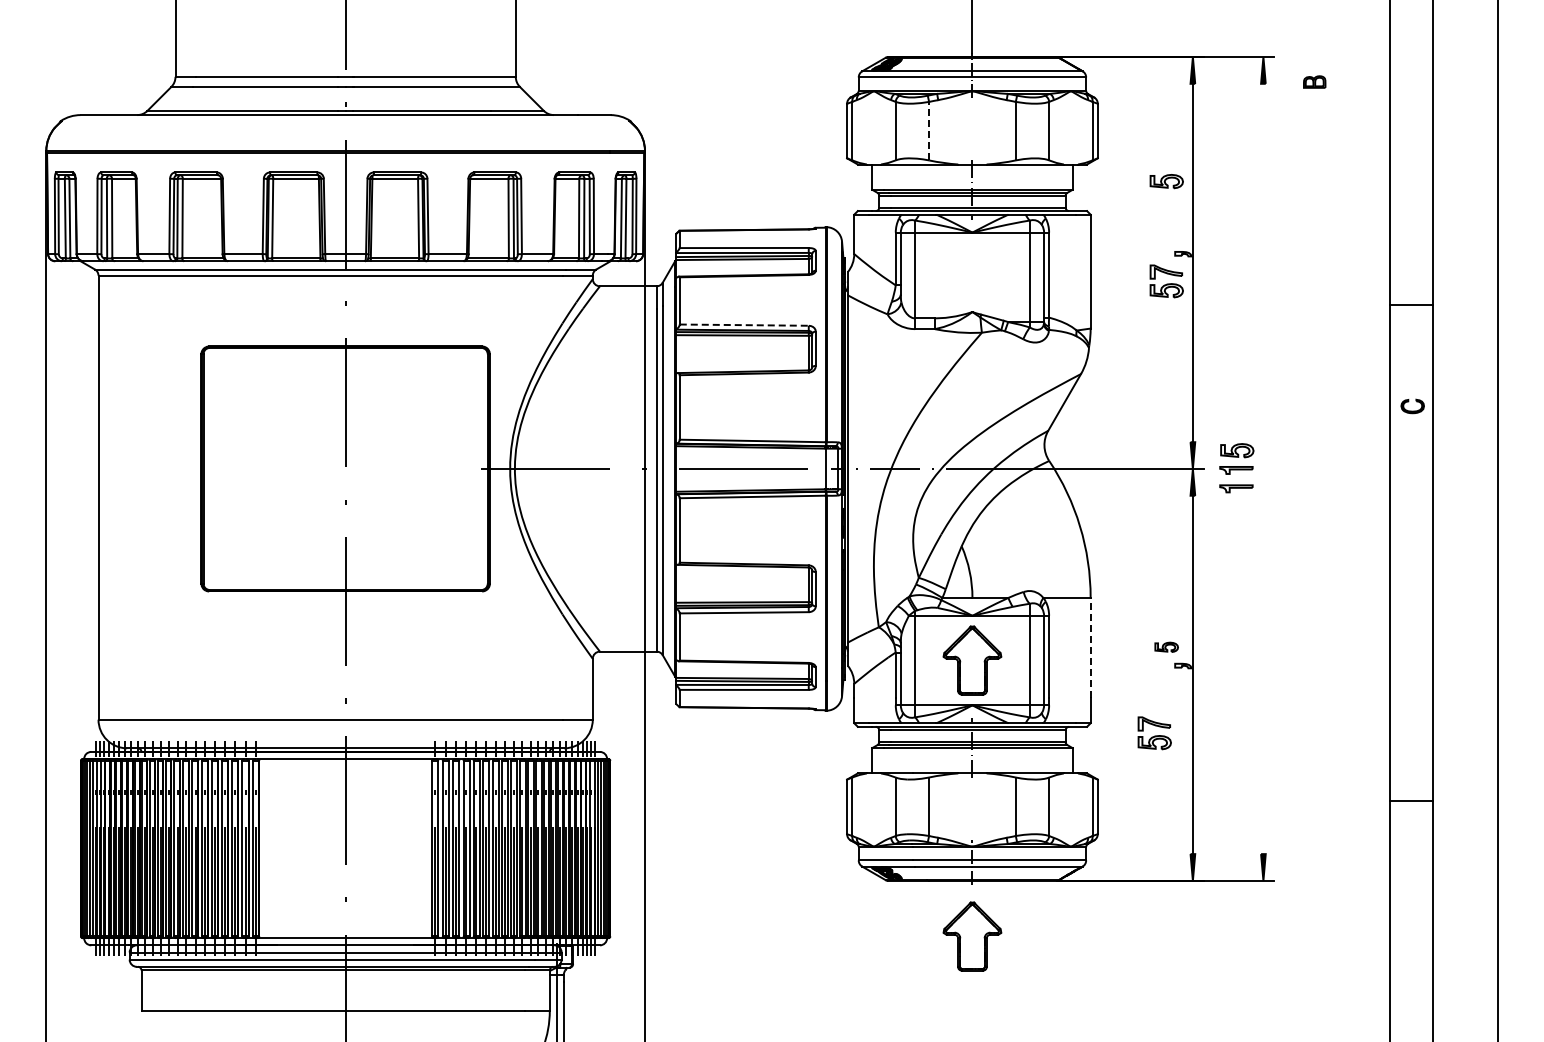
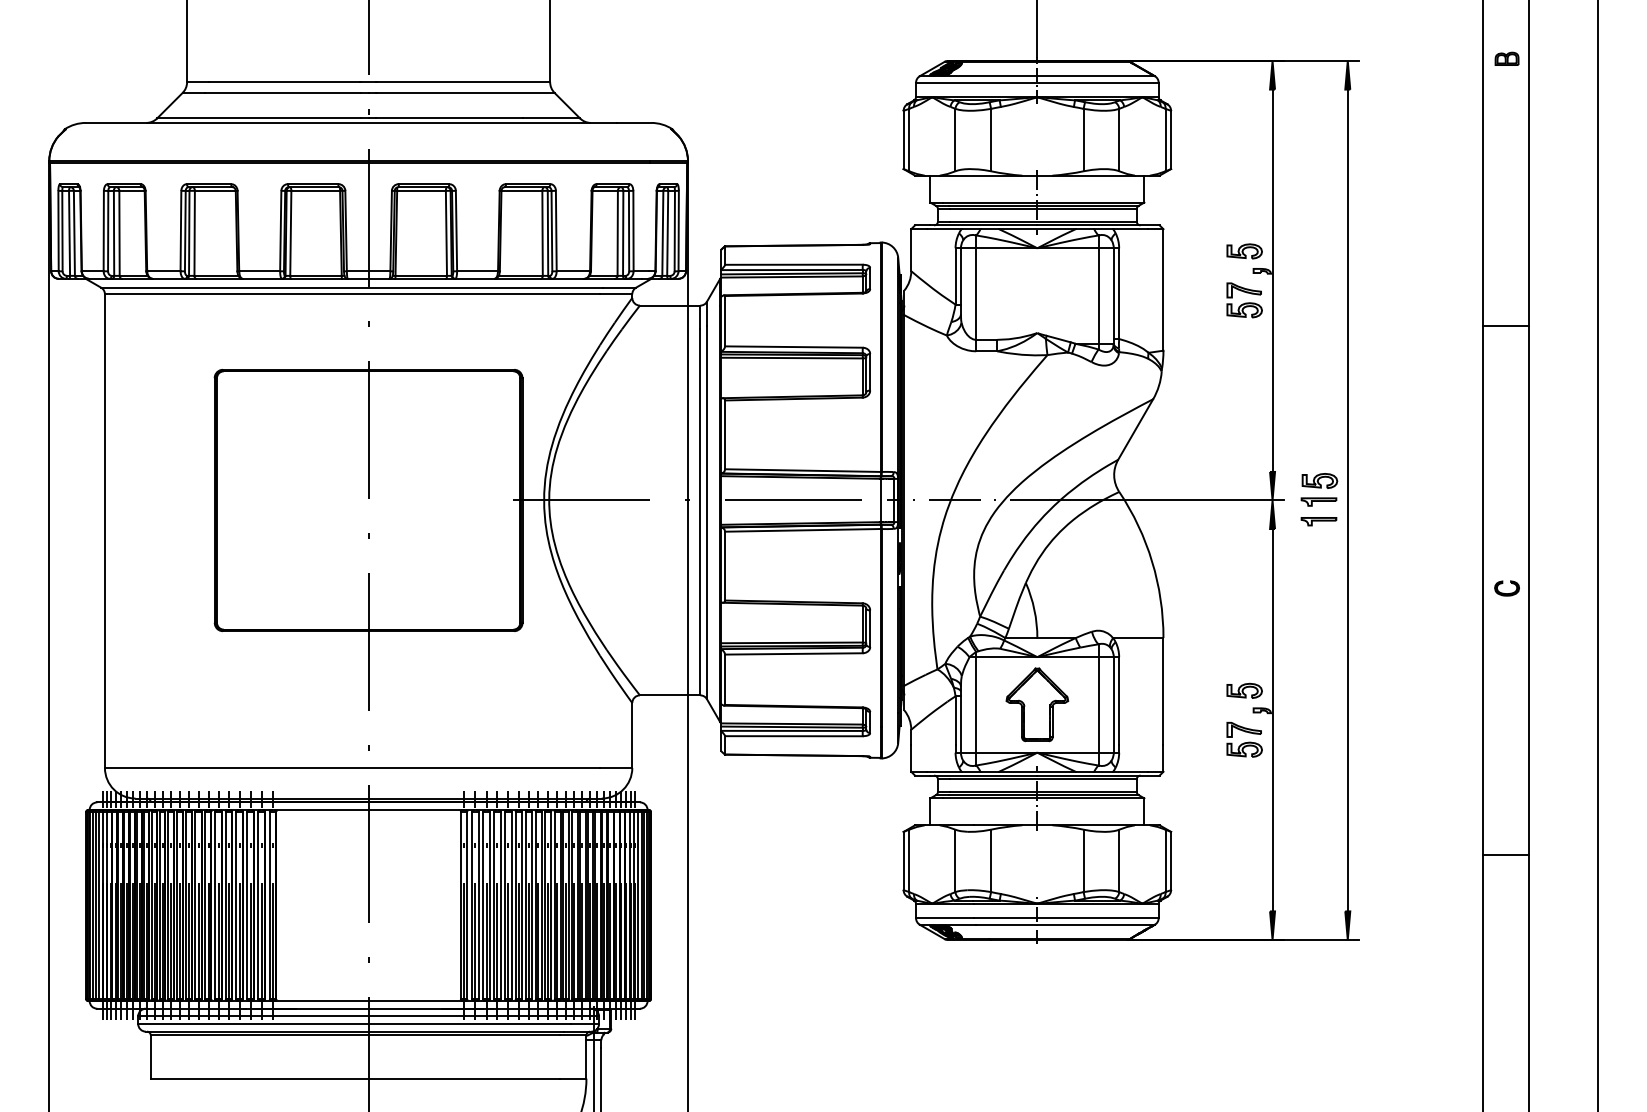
part: (1314, 81) -> (1506, 58), moved
line: (929, 130) -> (991, 139), dashed -> solid
part: (1166, 181) -> (1244, 251), moved
line: (744, 325) -> (794, 347), dashed -> solid
part: (1412, 406) -> (1506, 588), moved
line: (1263, 468) -> (1347, 499), added
part: (1166, 646) -> (1244, 689), size x1.43
line: (1090, 647) -> (1163, 690), dashed -> solid
part: (1154, 733) -> (1244, 740), moved
part: (972, 936) -> (1037, 999), removed

